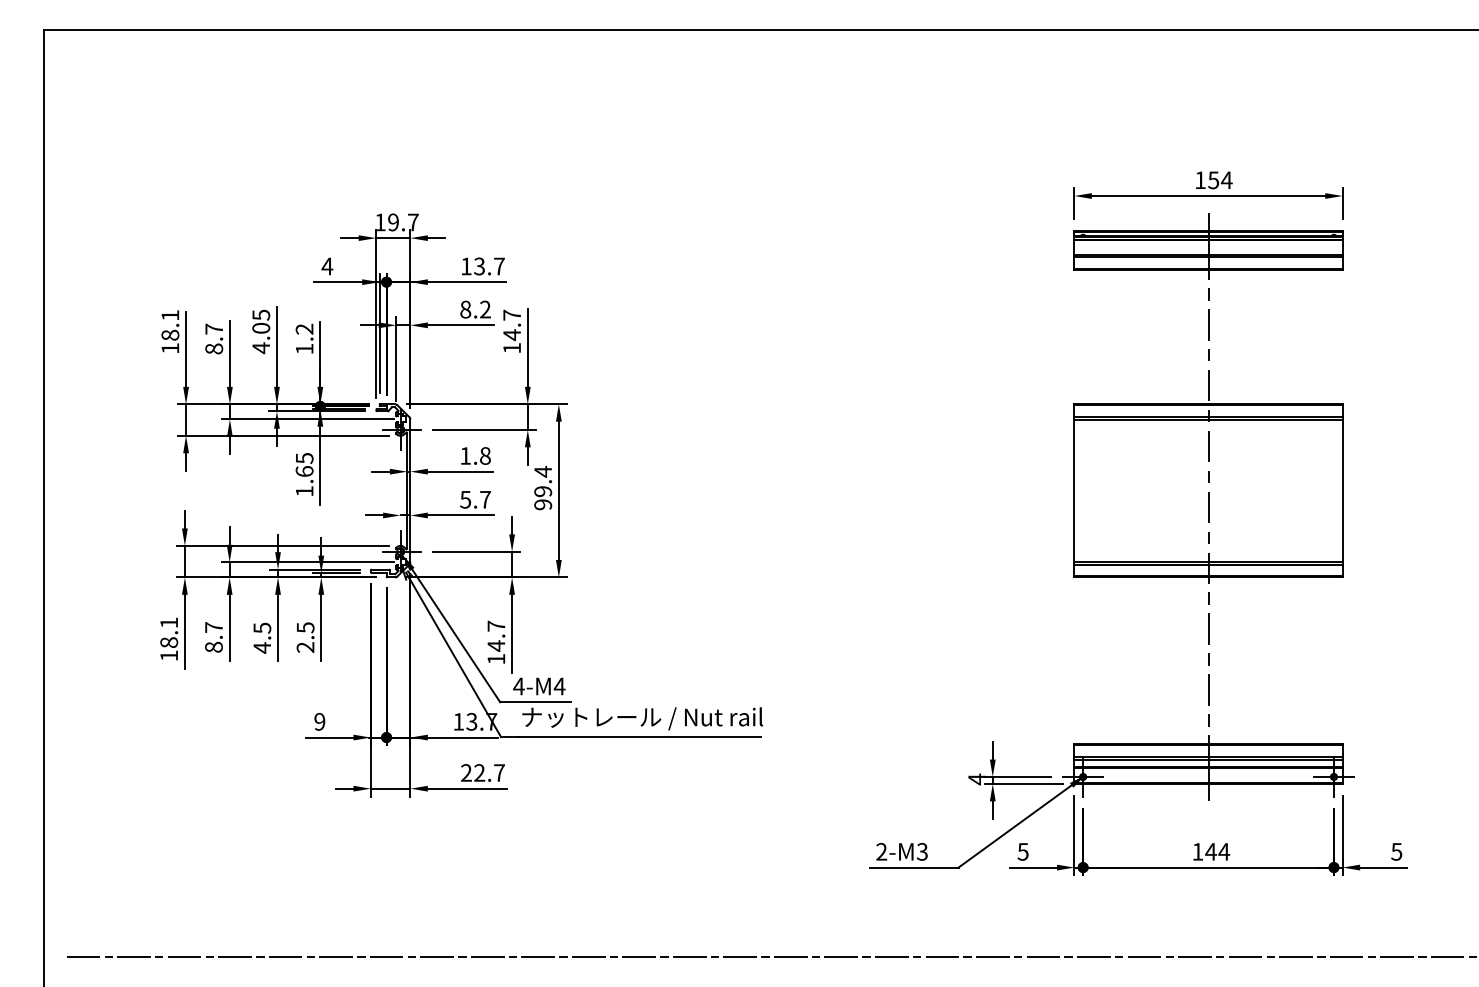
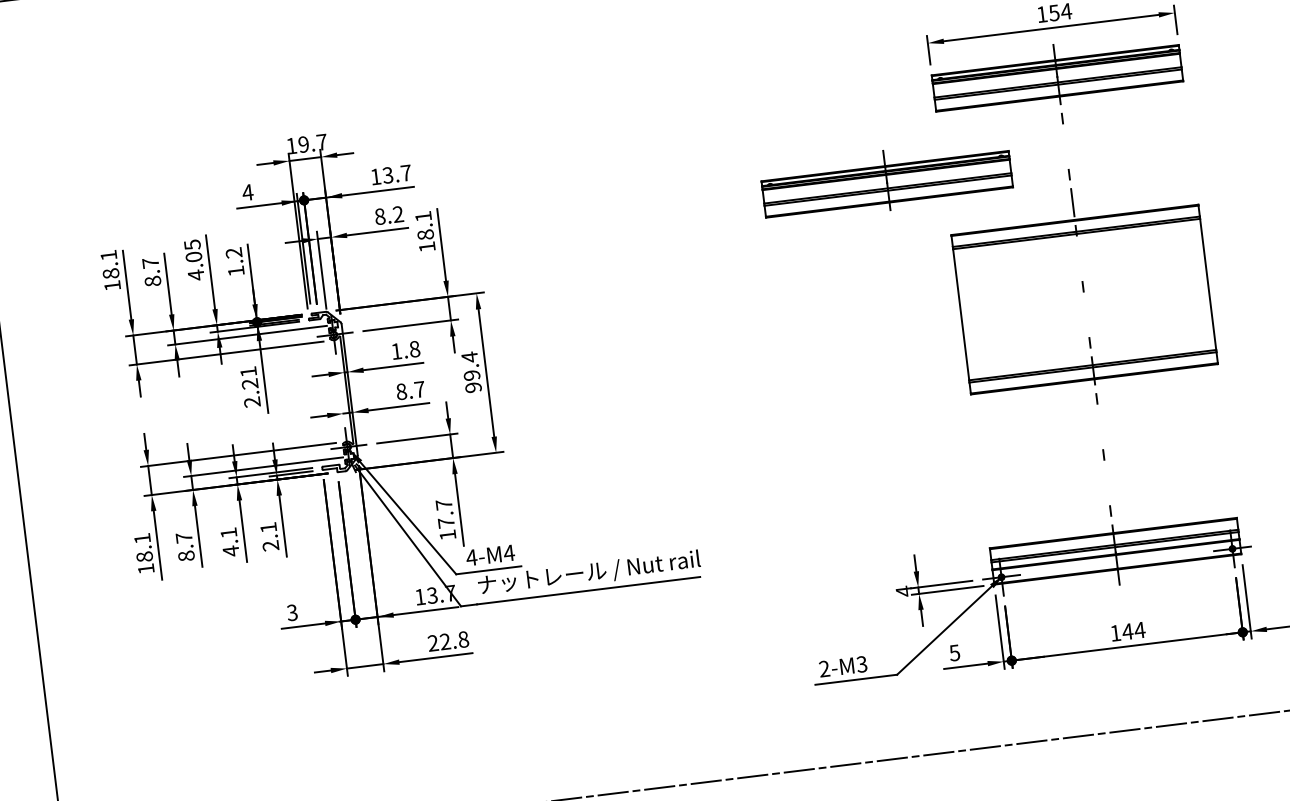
line: (1208, 324) -> (1065, 146), removed
text: (512, 325) -> (425, 226), 14.7 -> 18.1
part: (1012, 337) -> (886, 180), added
line: (1208, 446) -> (1079, 258), removed
text: (304, 474) -> (250, 386), 1.65 -> 2.21
text: (465, 499) -> (401, 391), 5.7 -> 8.7
line: (1208, 507) -> (1086, 314), removed
text: (262, 627) -> (228, 532), 4.5 -> 4.1
text: (305, 627) -> (268, 527), 2.5 -> 2.1
line: (1208, 628) -> (1100, 426), removed
text: (496, 646) -> (446, 523), 14.7 -> 17.7
line: (1208, 689) -> (1107, 482), removed
text: (319, 721) -> (292, 612), 9 -> 3
text: (499, 772) -> (463, 639), 22.7 -> 22.8

